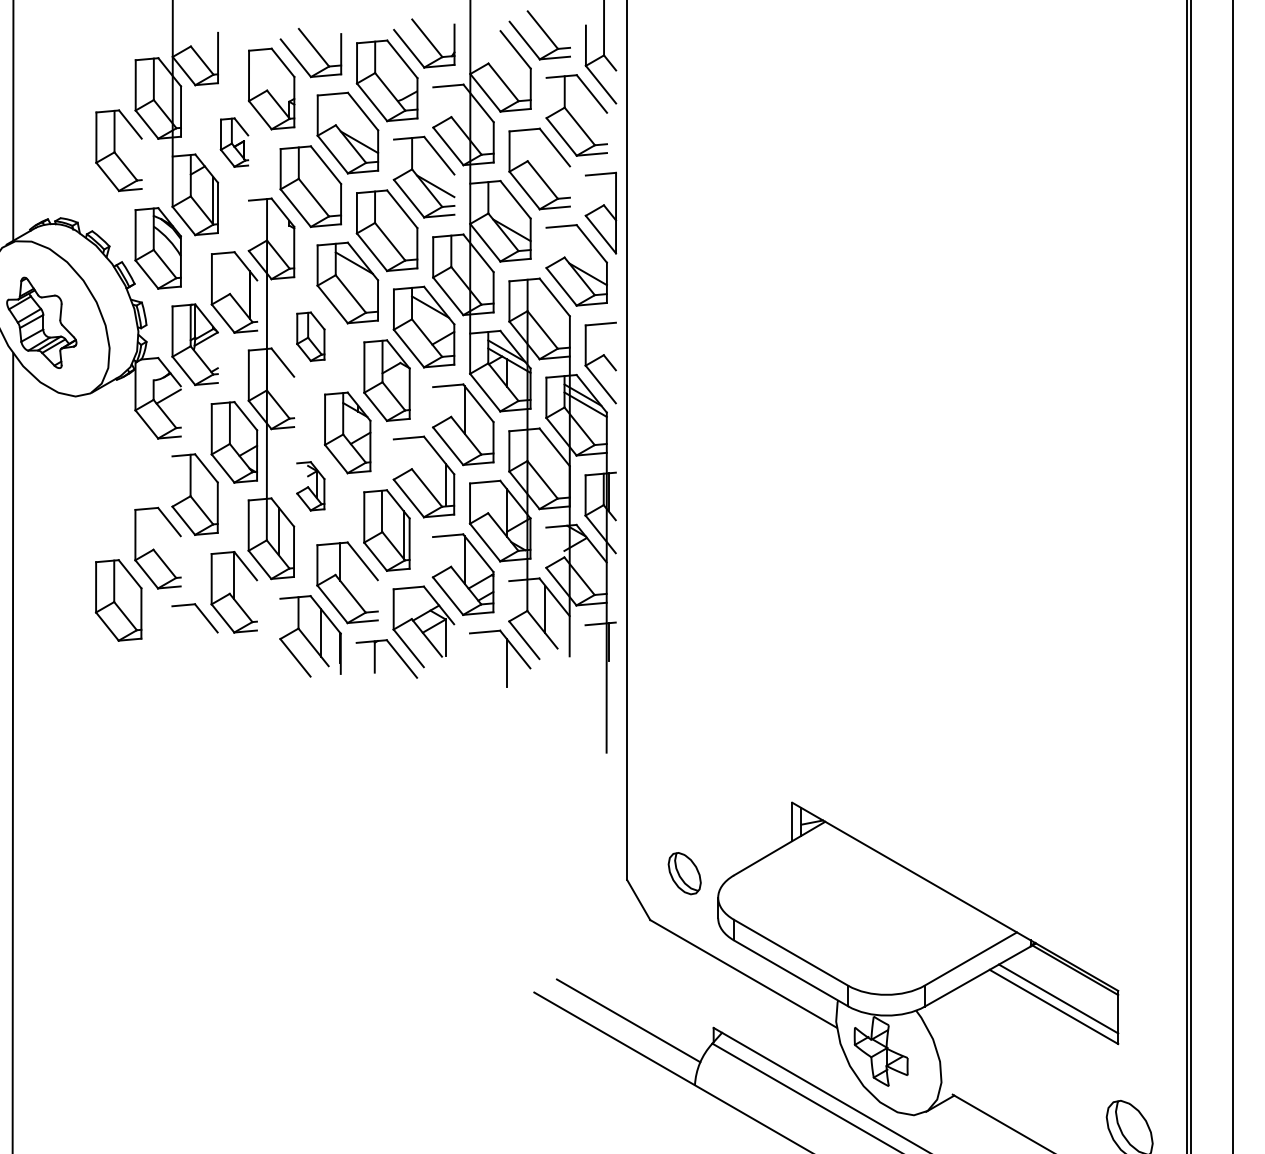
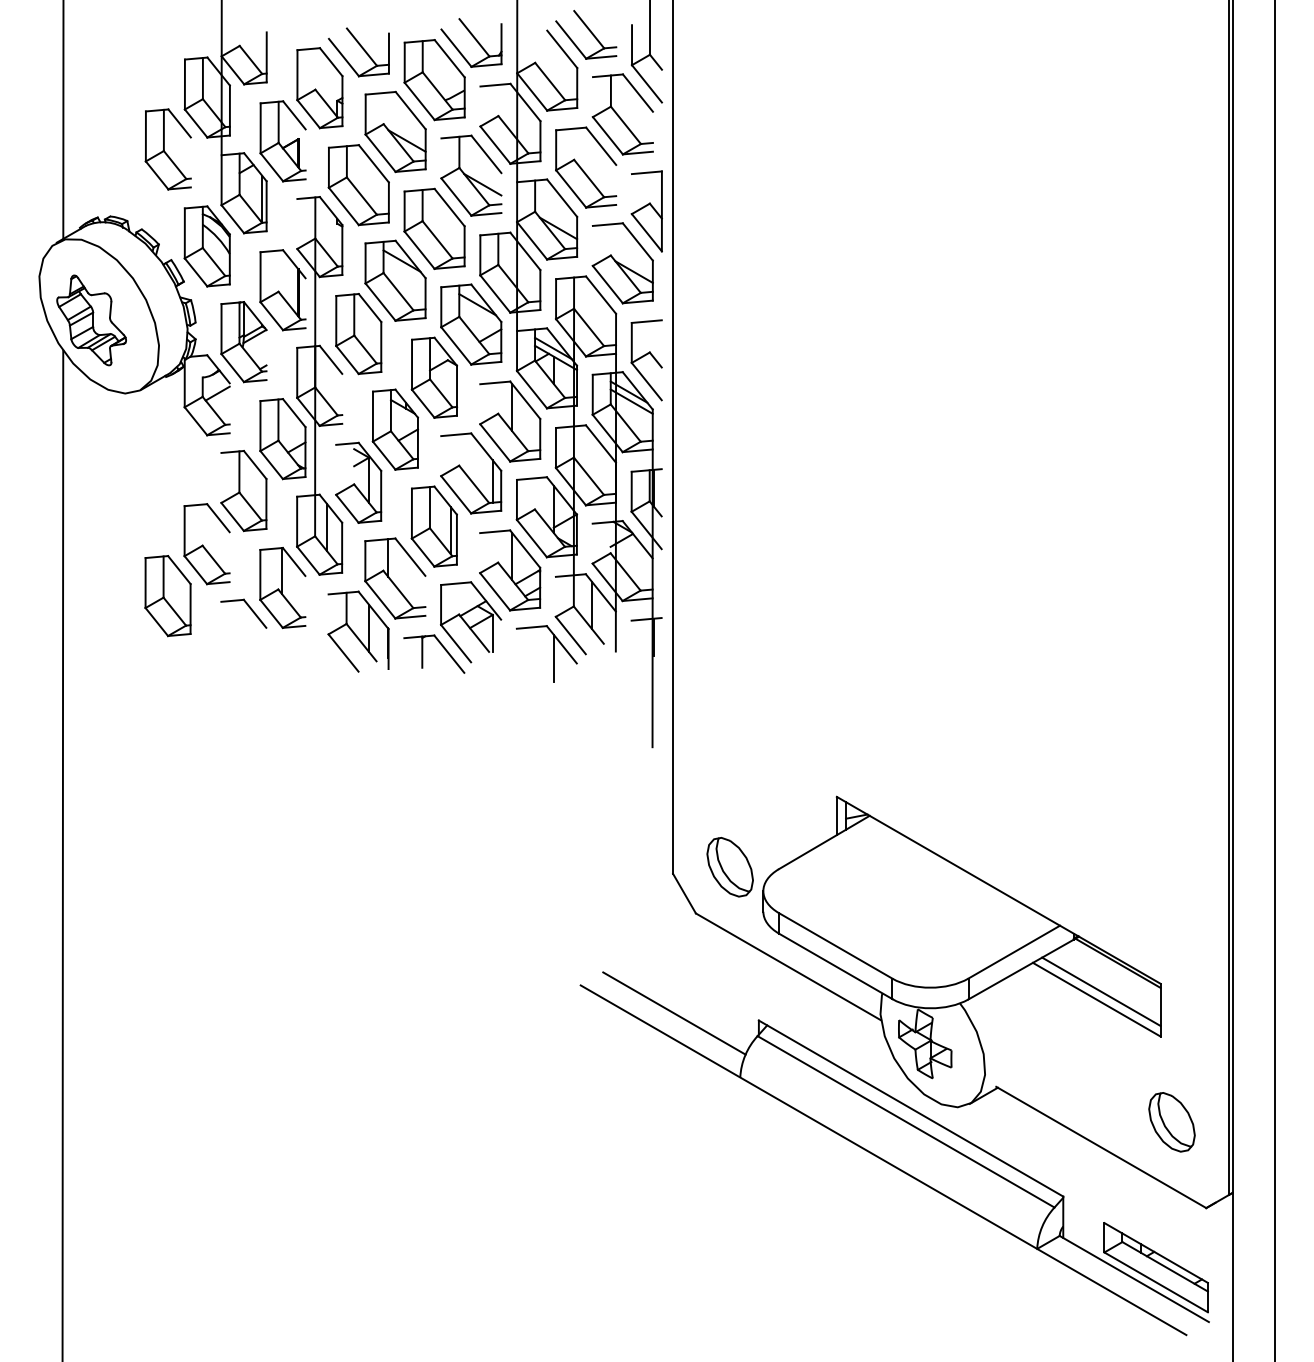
part: (233, 142) -> (282, 141), size x1.67
part: (310, 337) -> (358, 334), size x1.67
part: (310, 486) -> (358, 482), size x1.67
part: (684, 873) -> (729, 867), size x1.43

